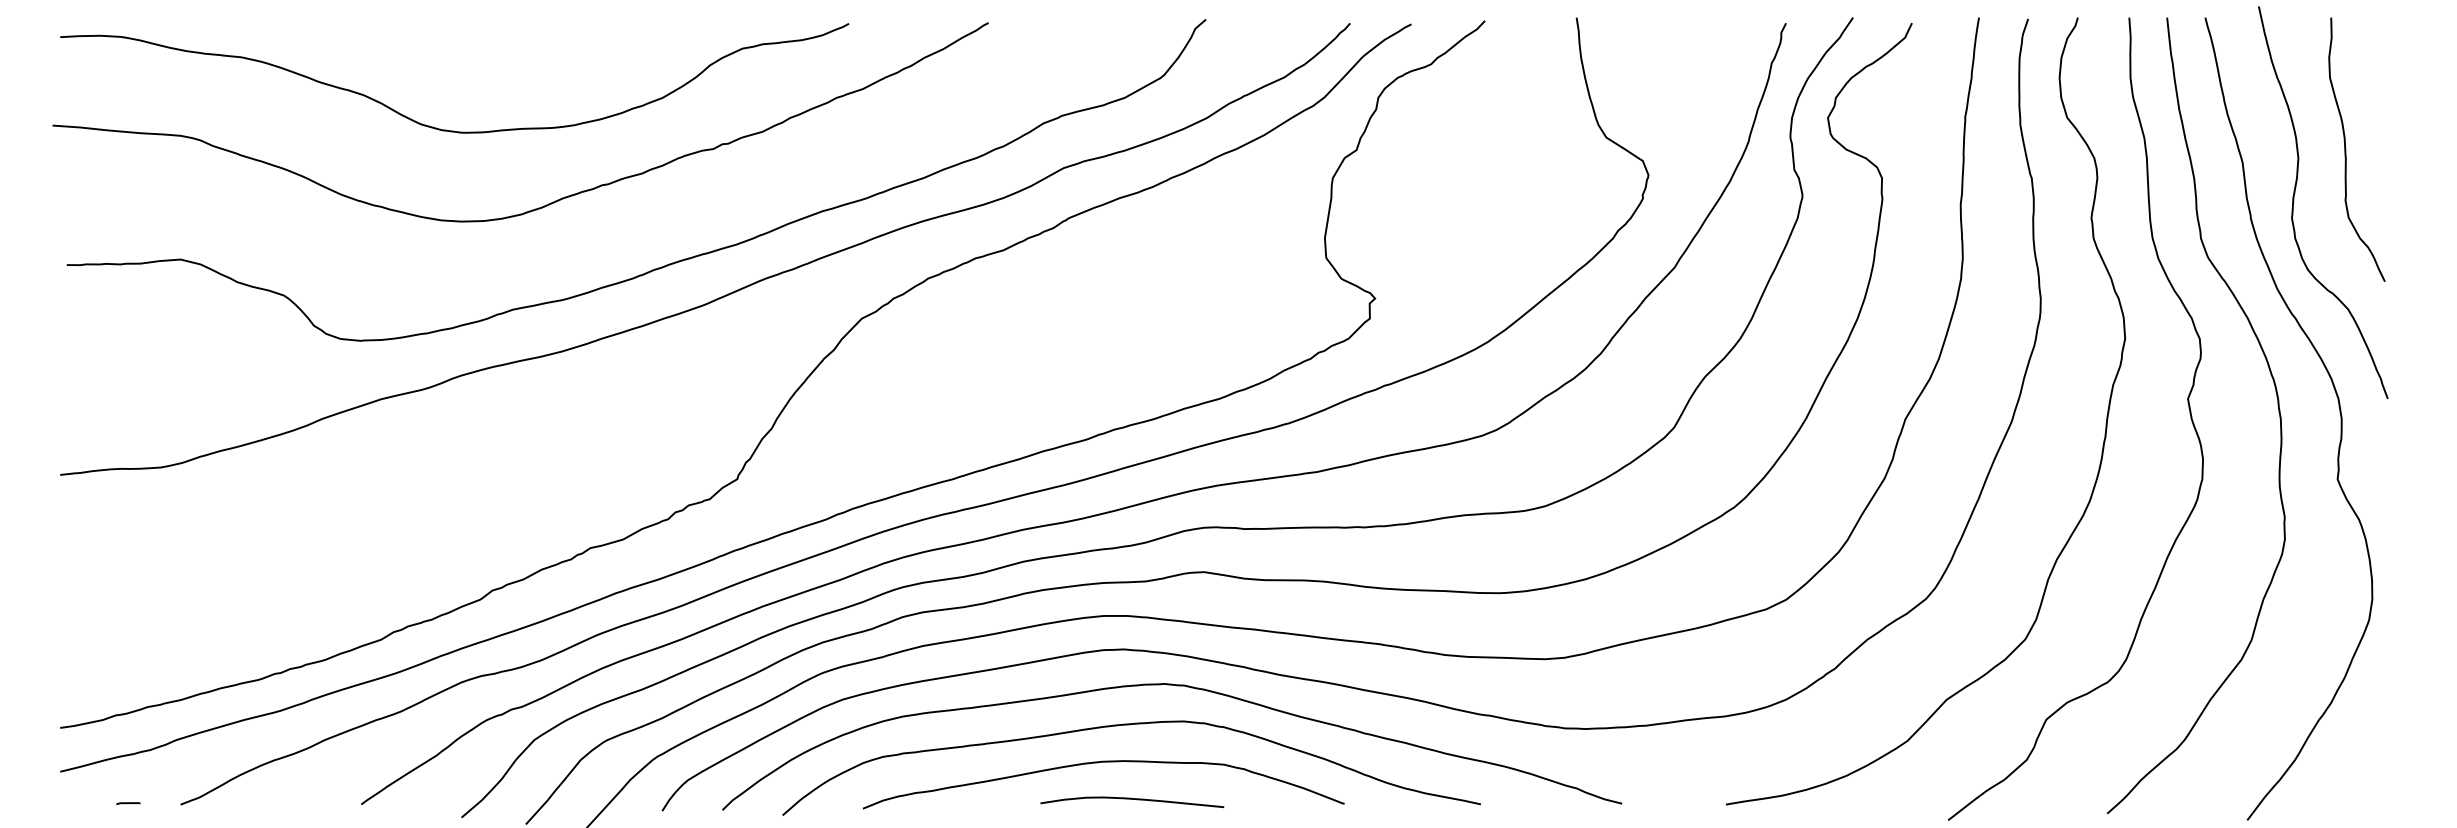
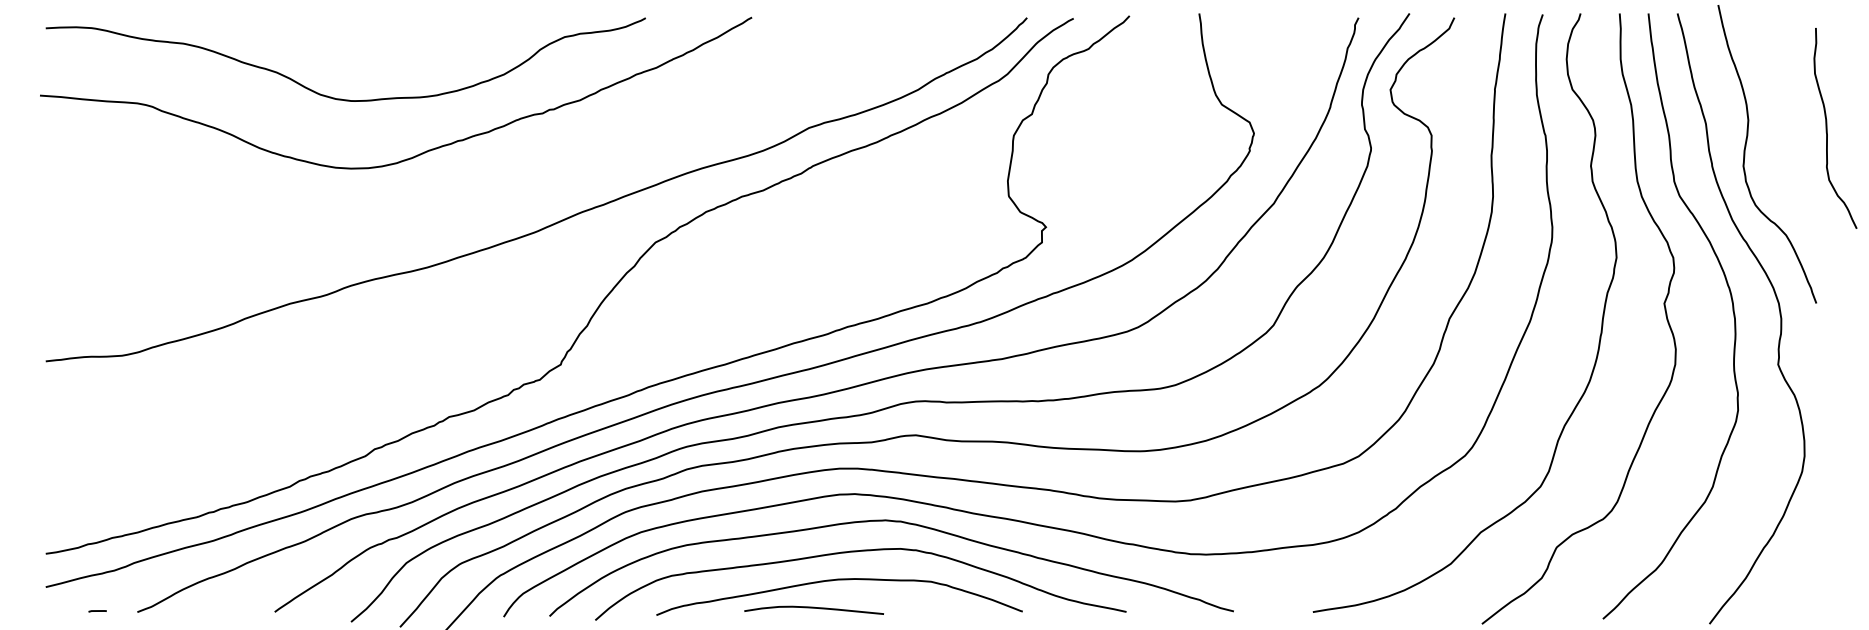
curve: (2346, 149) -> (1827, 128), moved
curve: (666, 264) -> (506, 201), removed
curve: (1132, 799) -> (814, 608), moved

